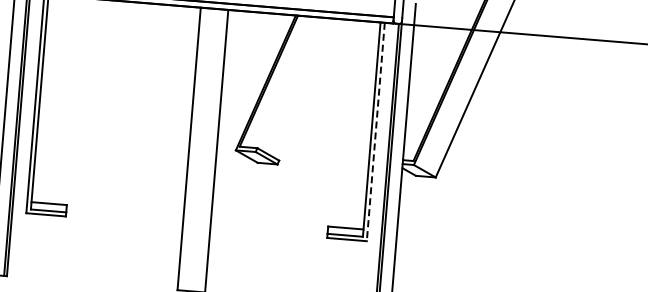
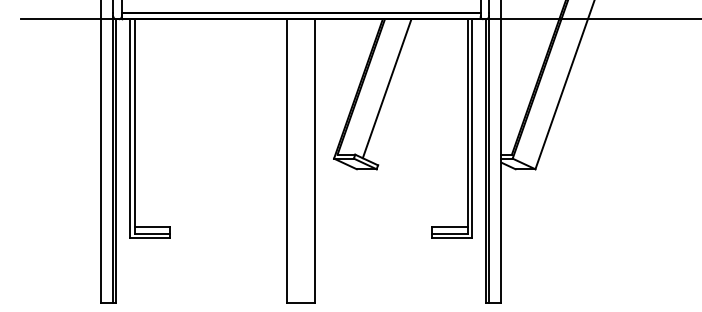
line: (293, 84) -> (386, 88), added
line: (376, 131) -> (472, 128), dashed -> solid

